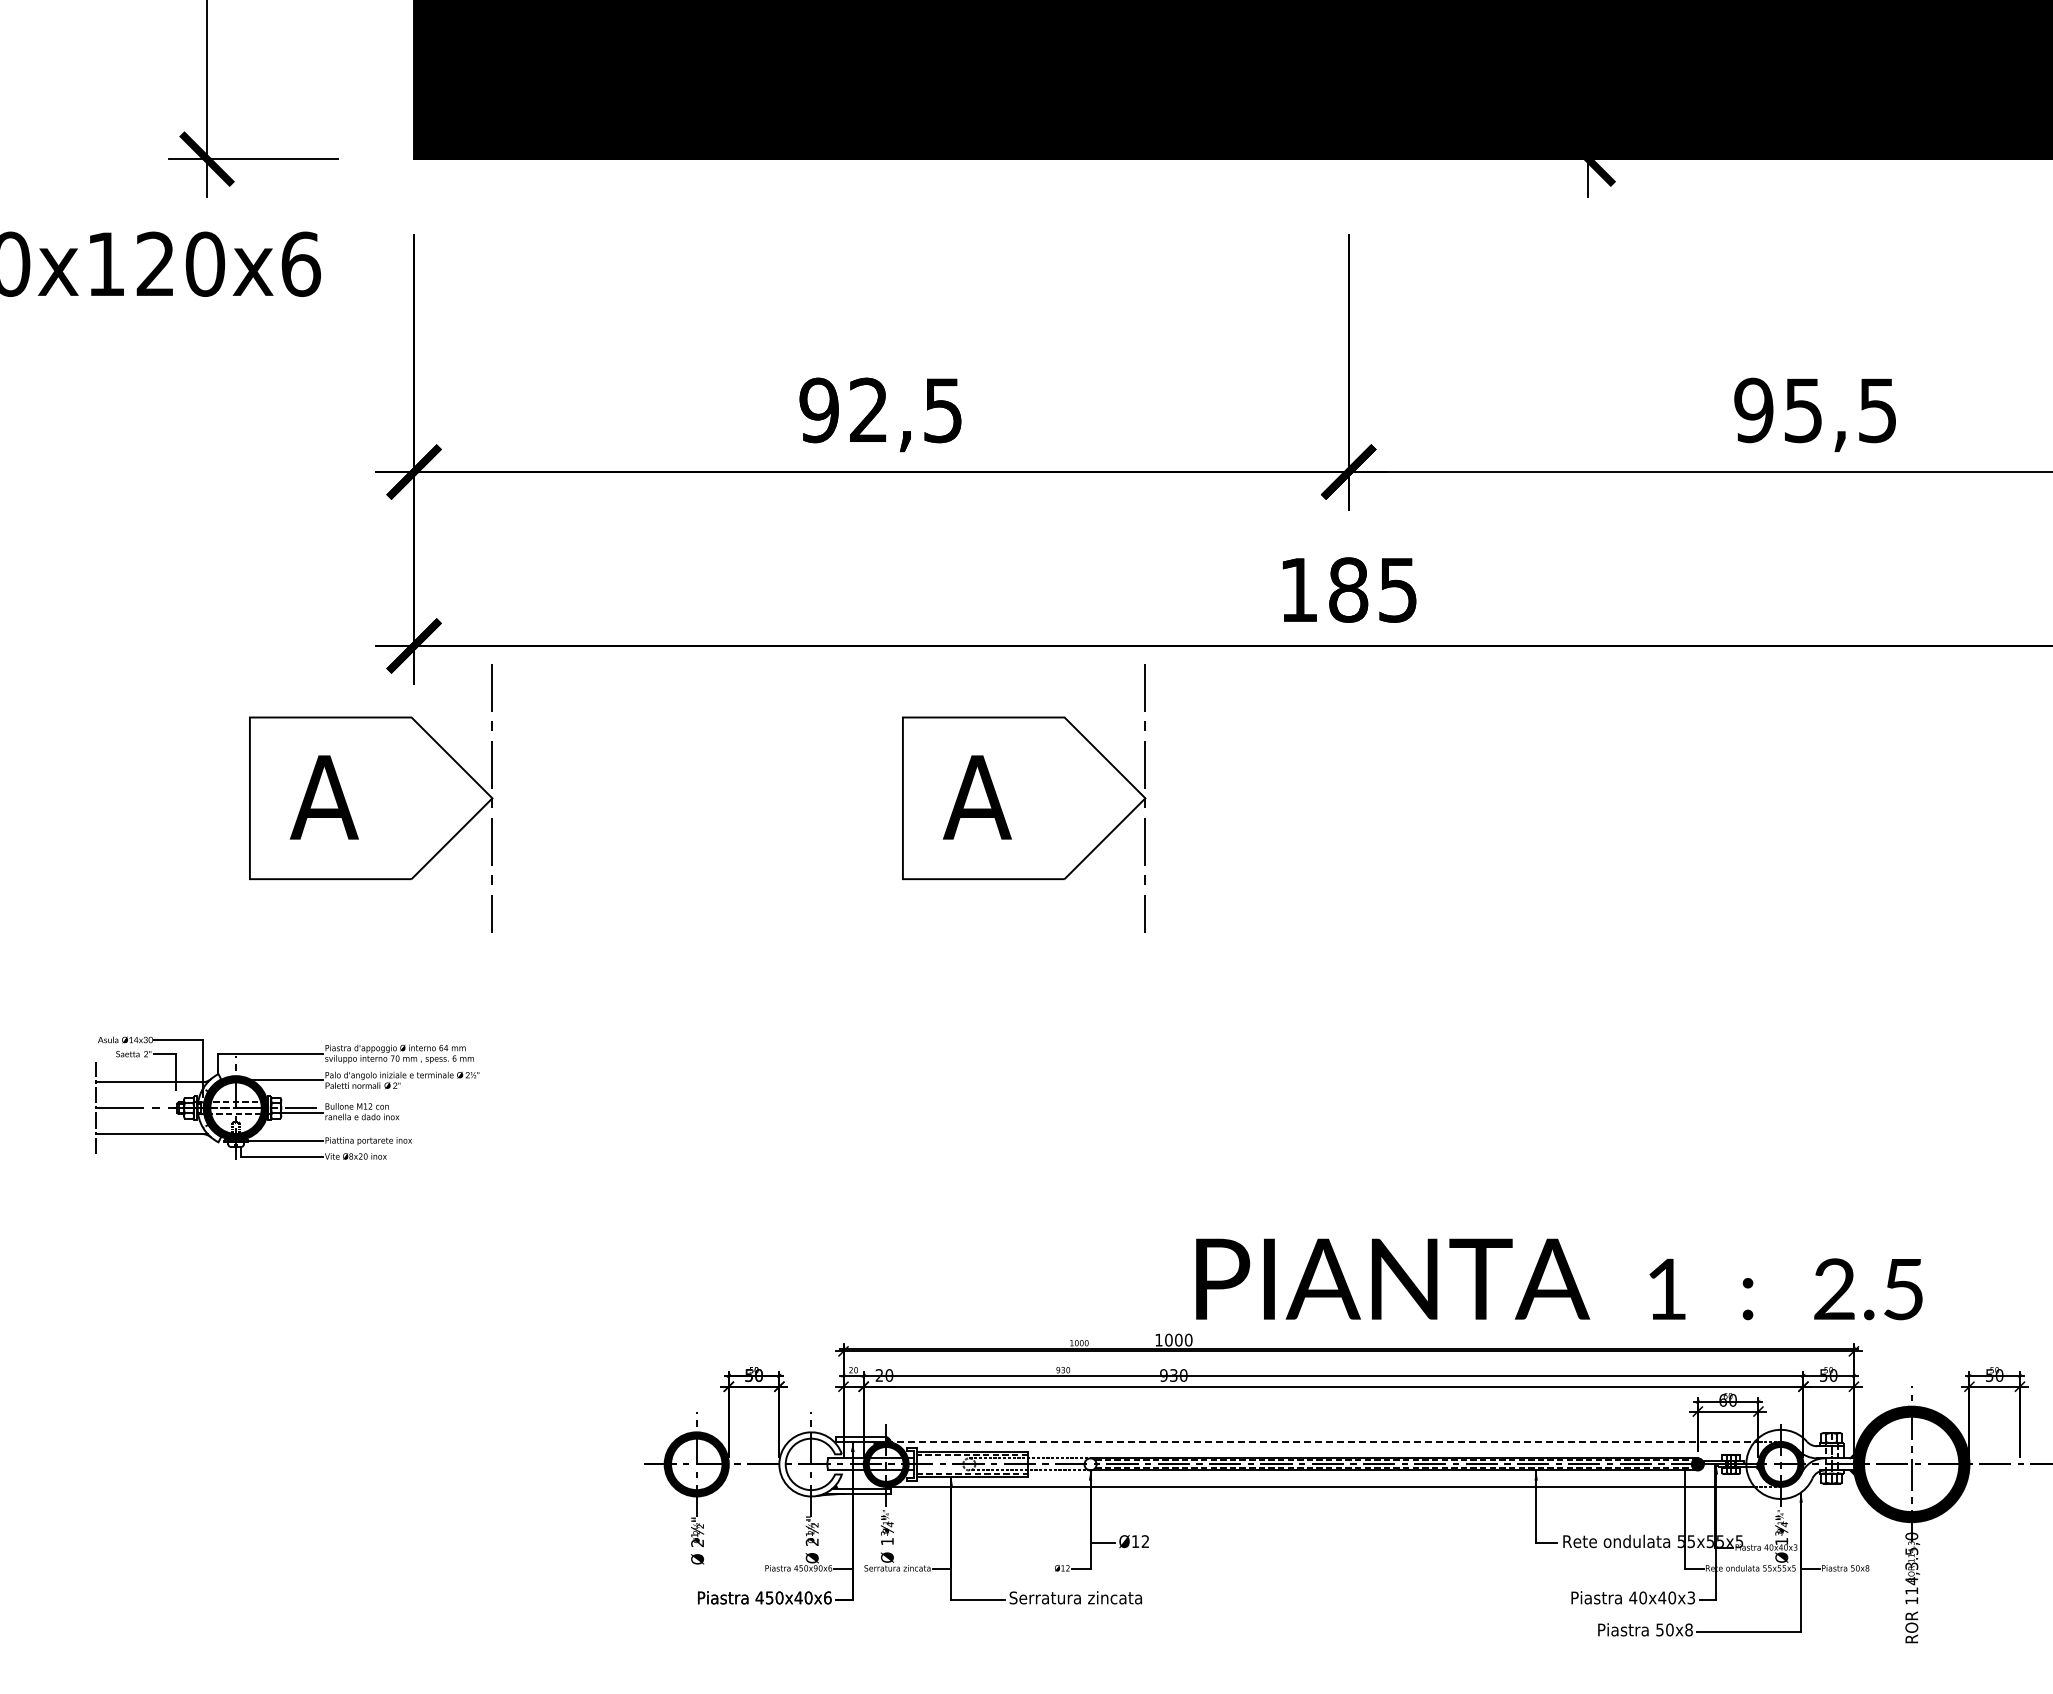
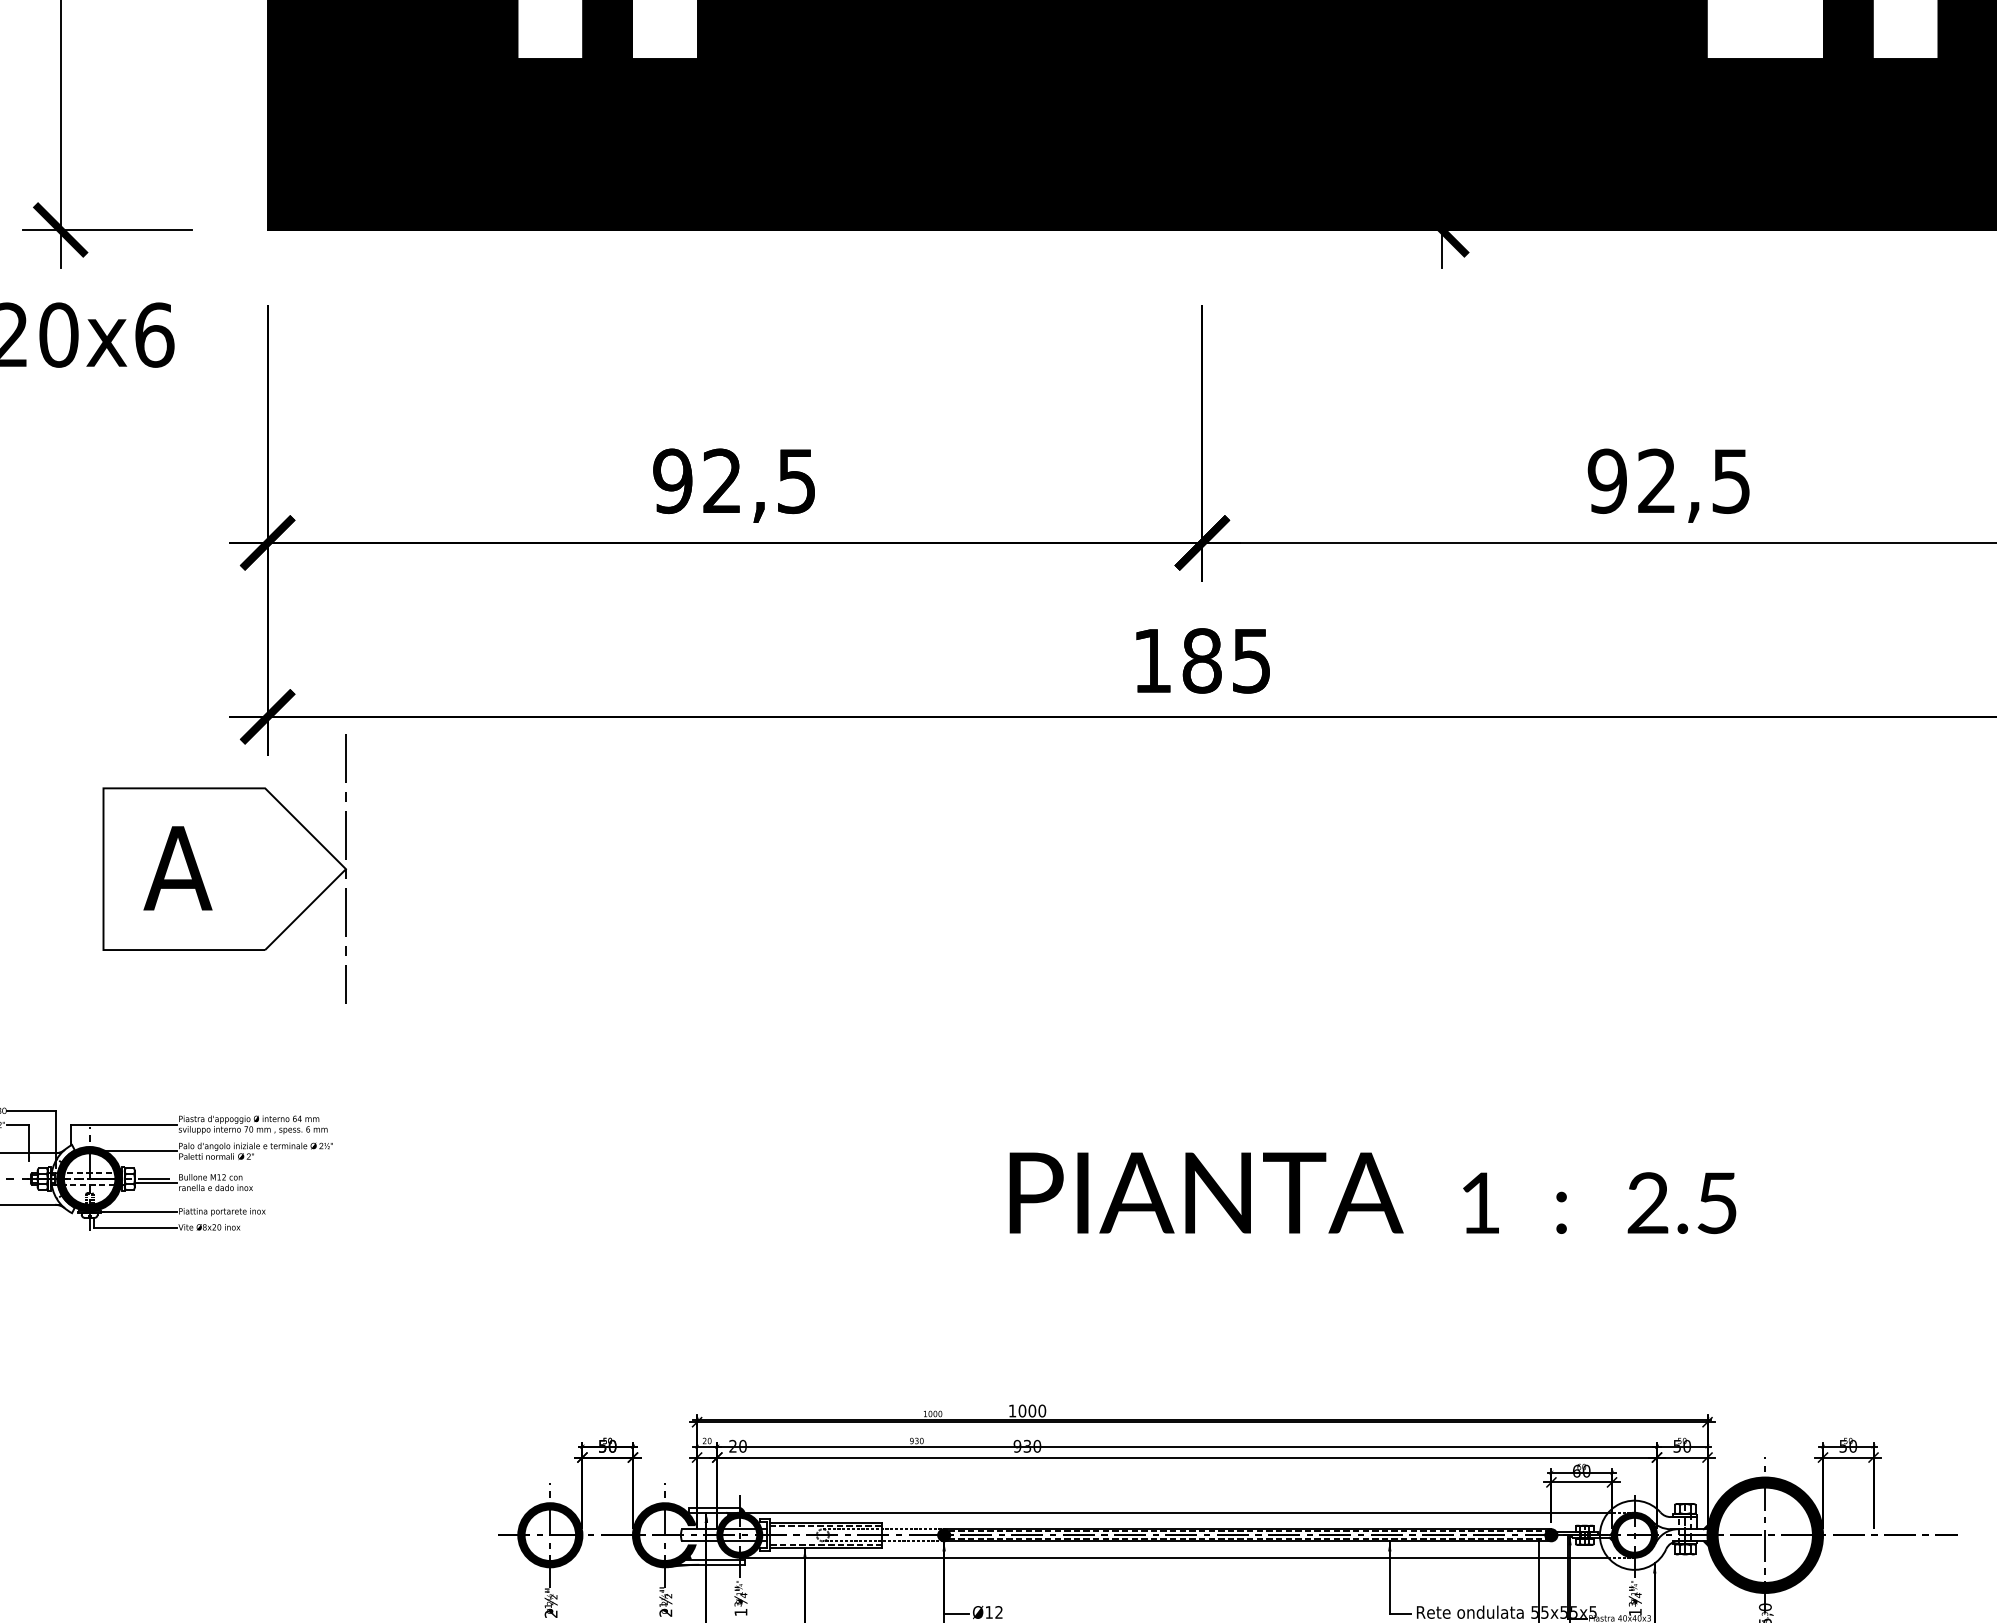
text: (1802, 410) -> (1656, 481), 95,5 -> 92,5
part: (1024, 798) -> (878, 869), removed
text: (1559, 1279) -> (1373, 1193), moved
line: (1320, 1441) -> (1174, 1512), dashed -> solid
fill: (810, 1464) -> (664, 1535), added
fill: (1090, 1464) -> (944, 1535), added

